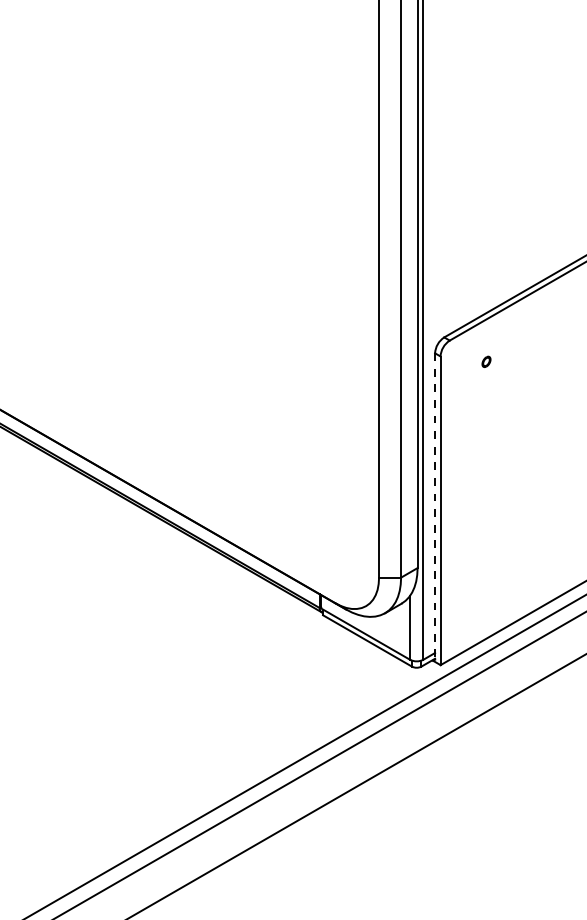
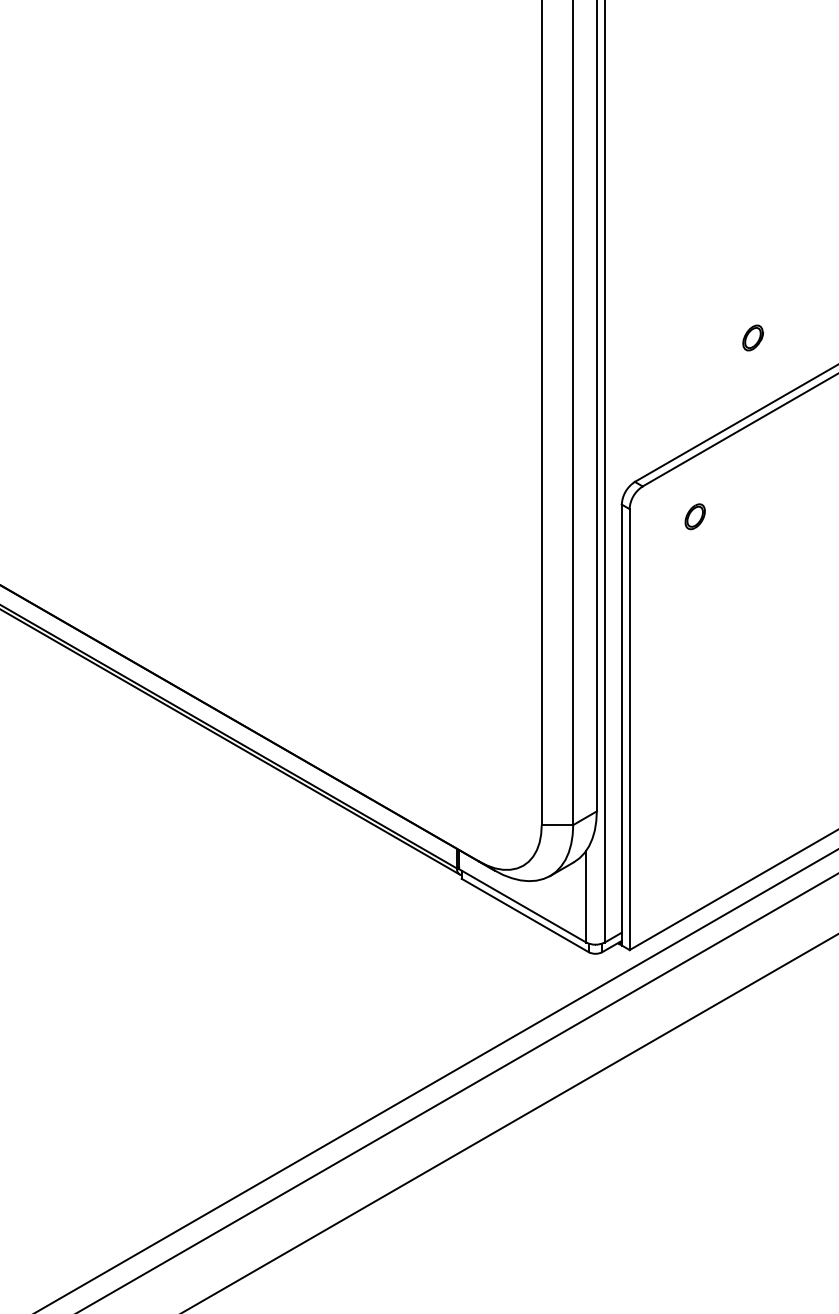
part: (526, 236) -> (752, 337), added
part: (486, 361) -> (695, 516), size x1.67
line: (435, 508) -> (622, 726), dashed -> solid

